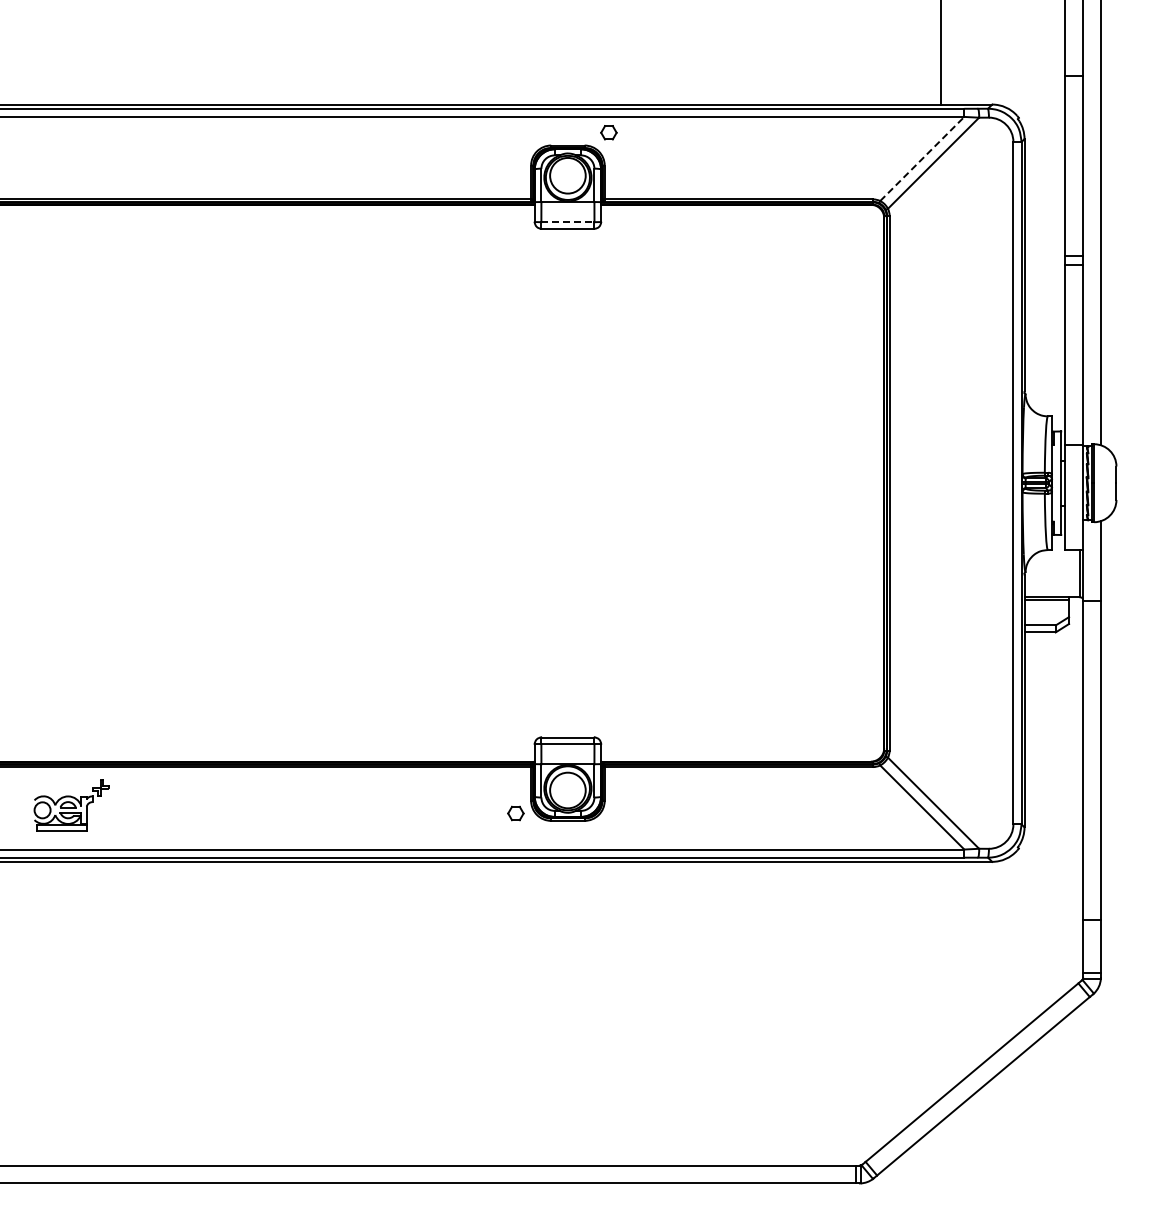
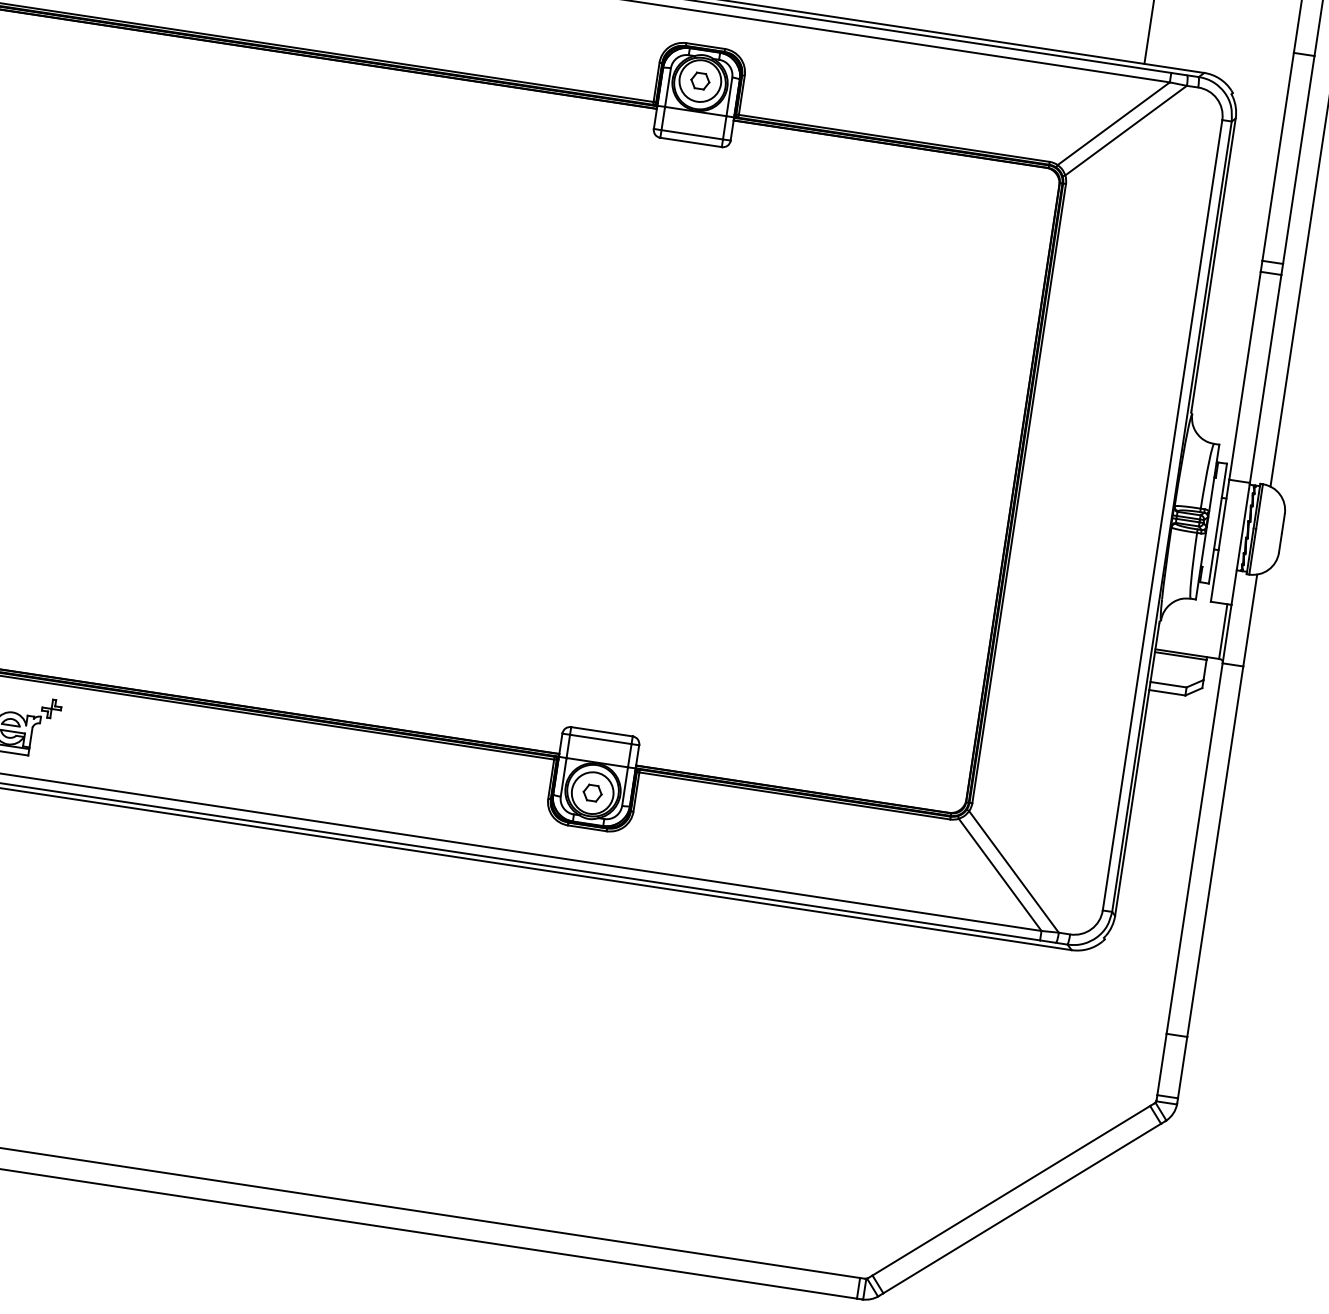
part: (608, 132) -> (699, 80), moved
line: (922, 158) -> (1114, 123), dashed -> solid
line: (567, 222) -> (691, 135), dashed -> solid
part: (515, 813) -> (592, 793), moved

